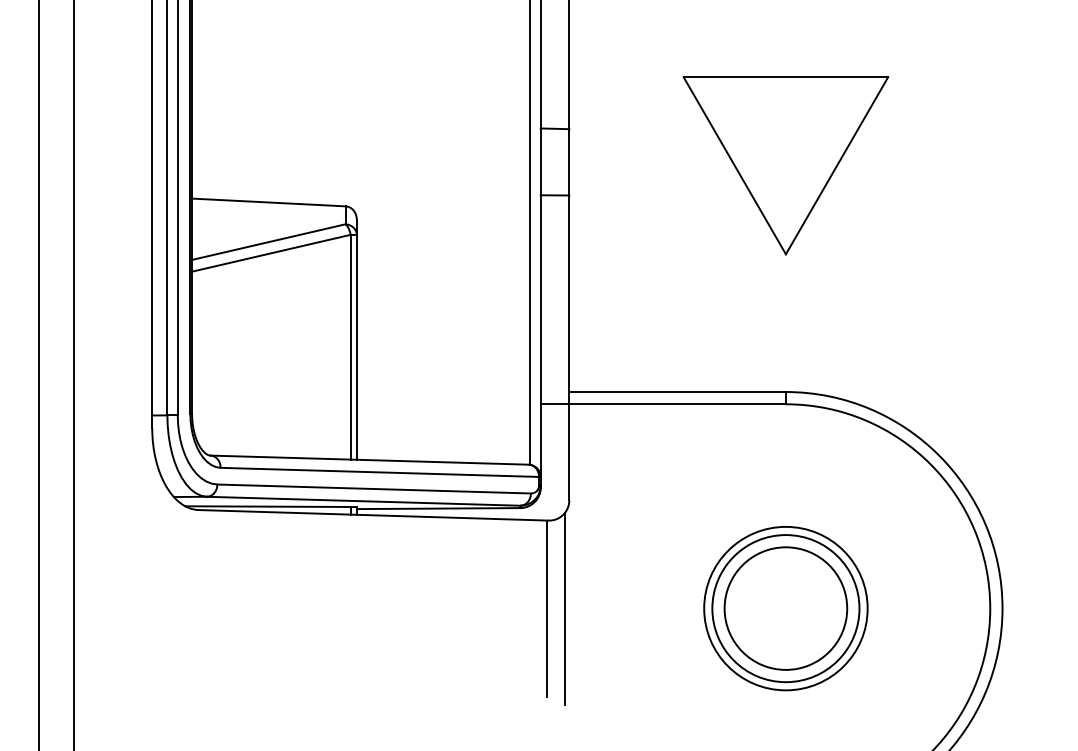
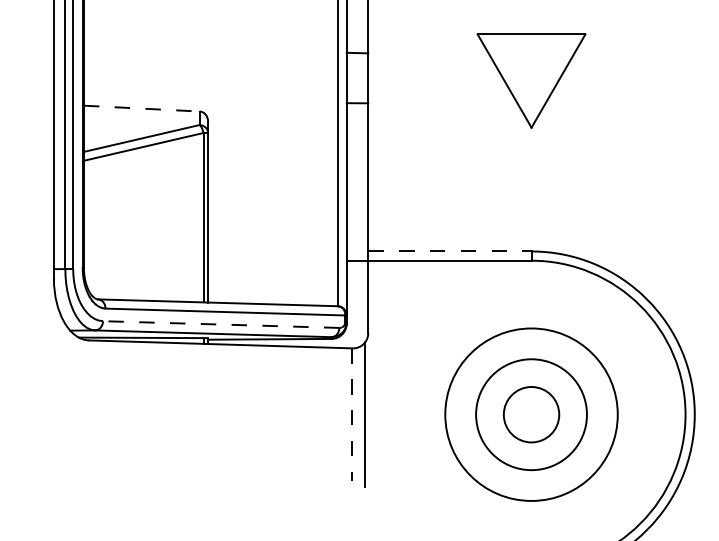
part: (785, 165) -> (531, 80), size x0.7
line: (268, 202) -> (141, 108), solid -> dashed
line: (678, 392) -> (450, 251), solid -> dashed
line: (374, 489) -> (221, 324), solid -> dashed
circle: (785, 608) -> (531, 414), size x0.6
circle: (785, 608) -> (531, 414), size x1.4
line: (547, 609) -> (351, 415), solid -> dashed

